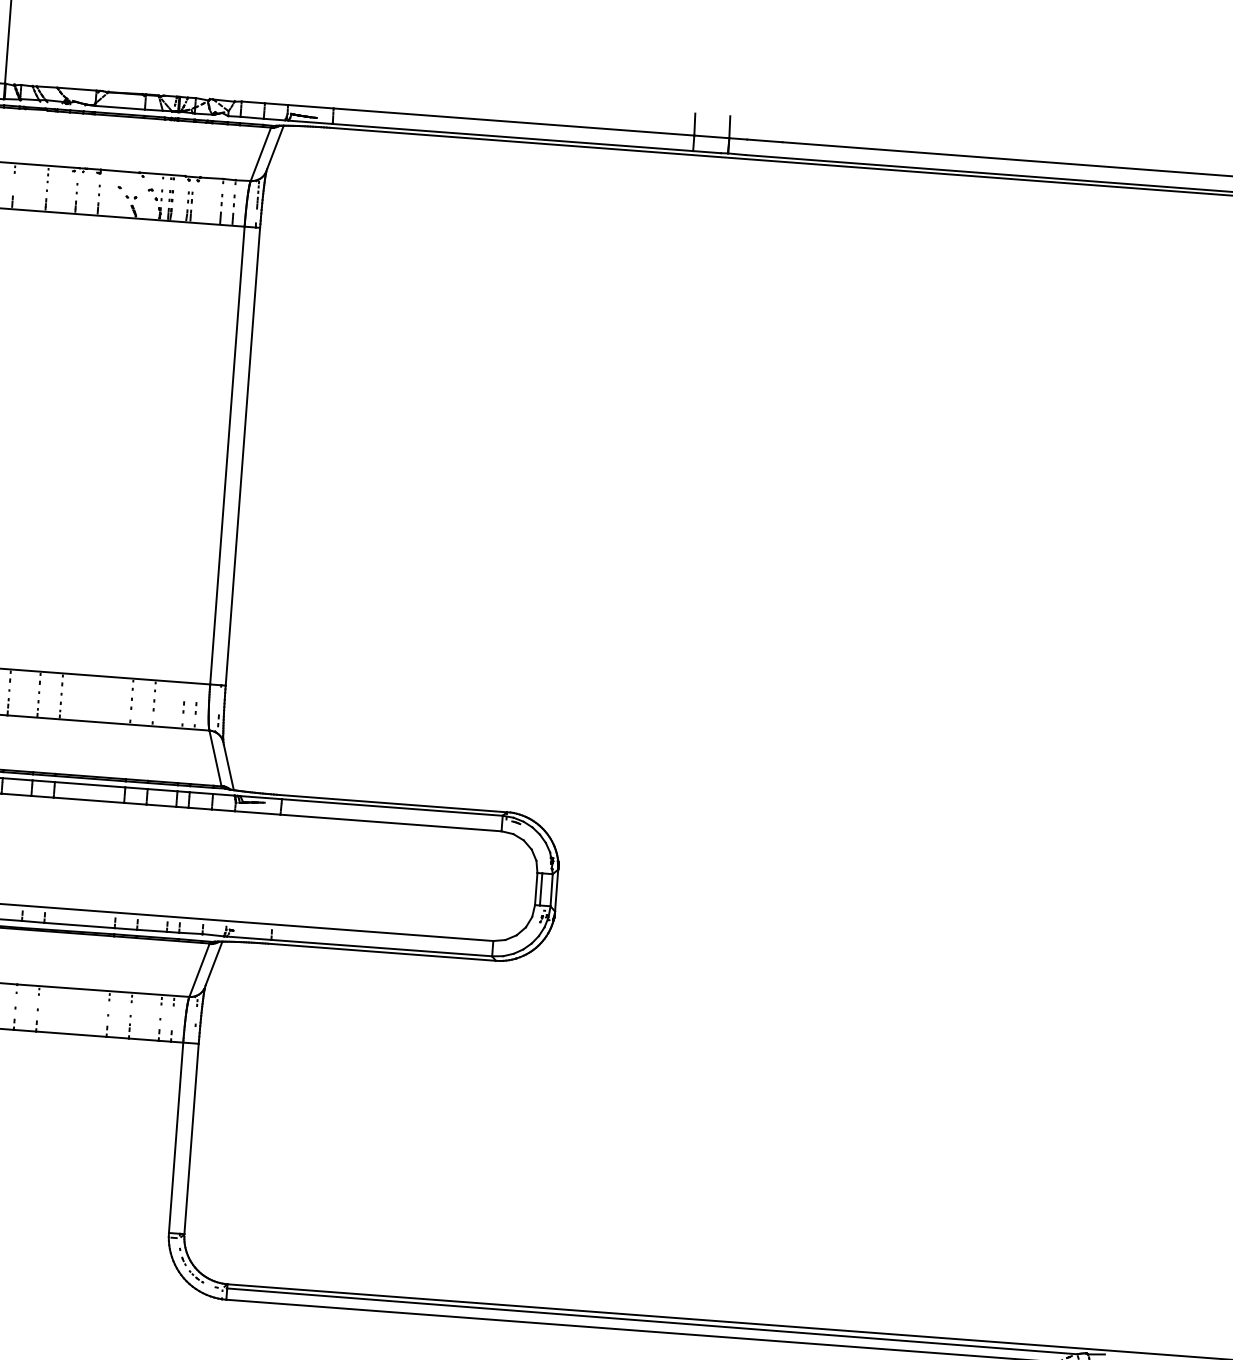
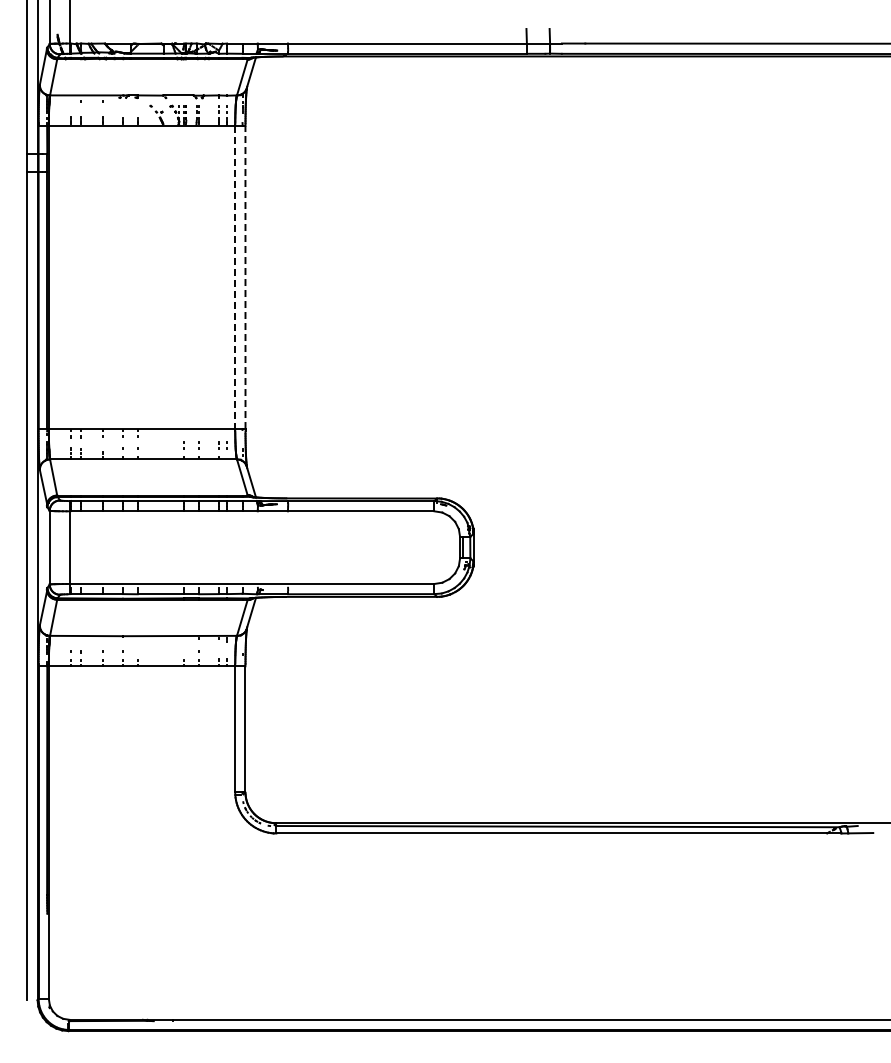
line: (227, 455) -> (235, 277), solid -> dashed
line: (242, 456) -> (245, 277), solid -> dashed

